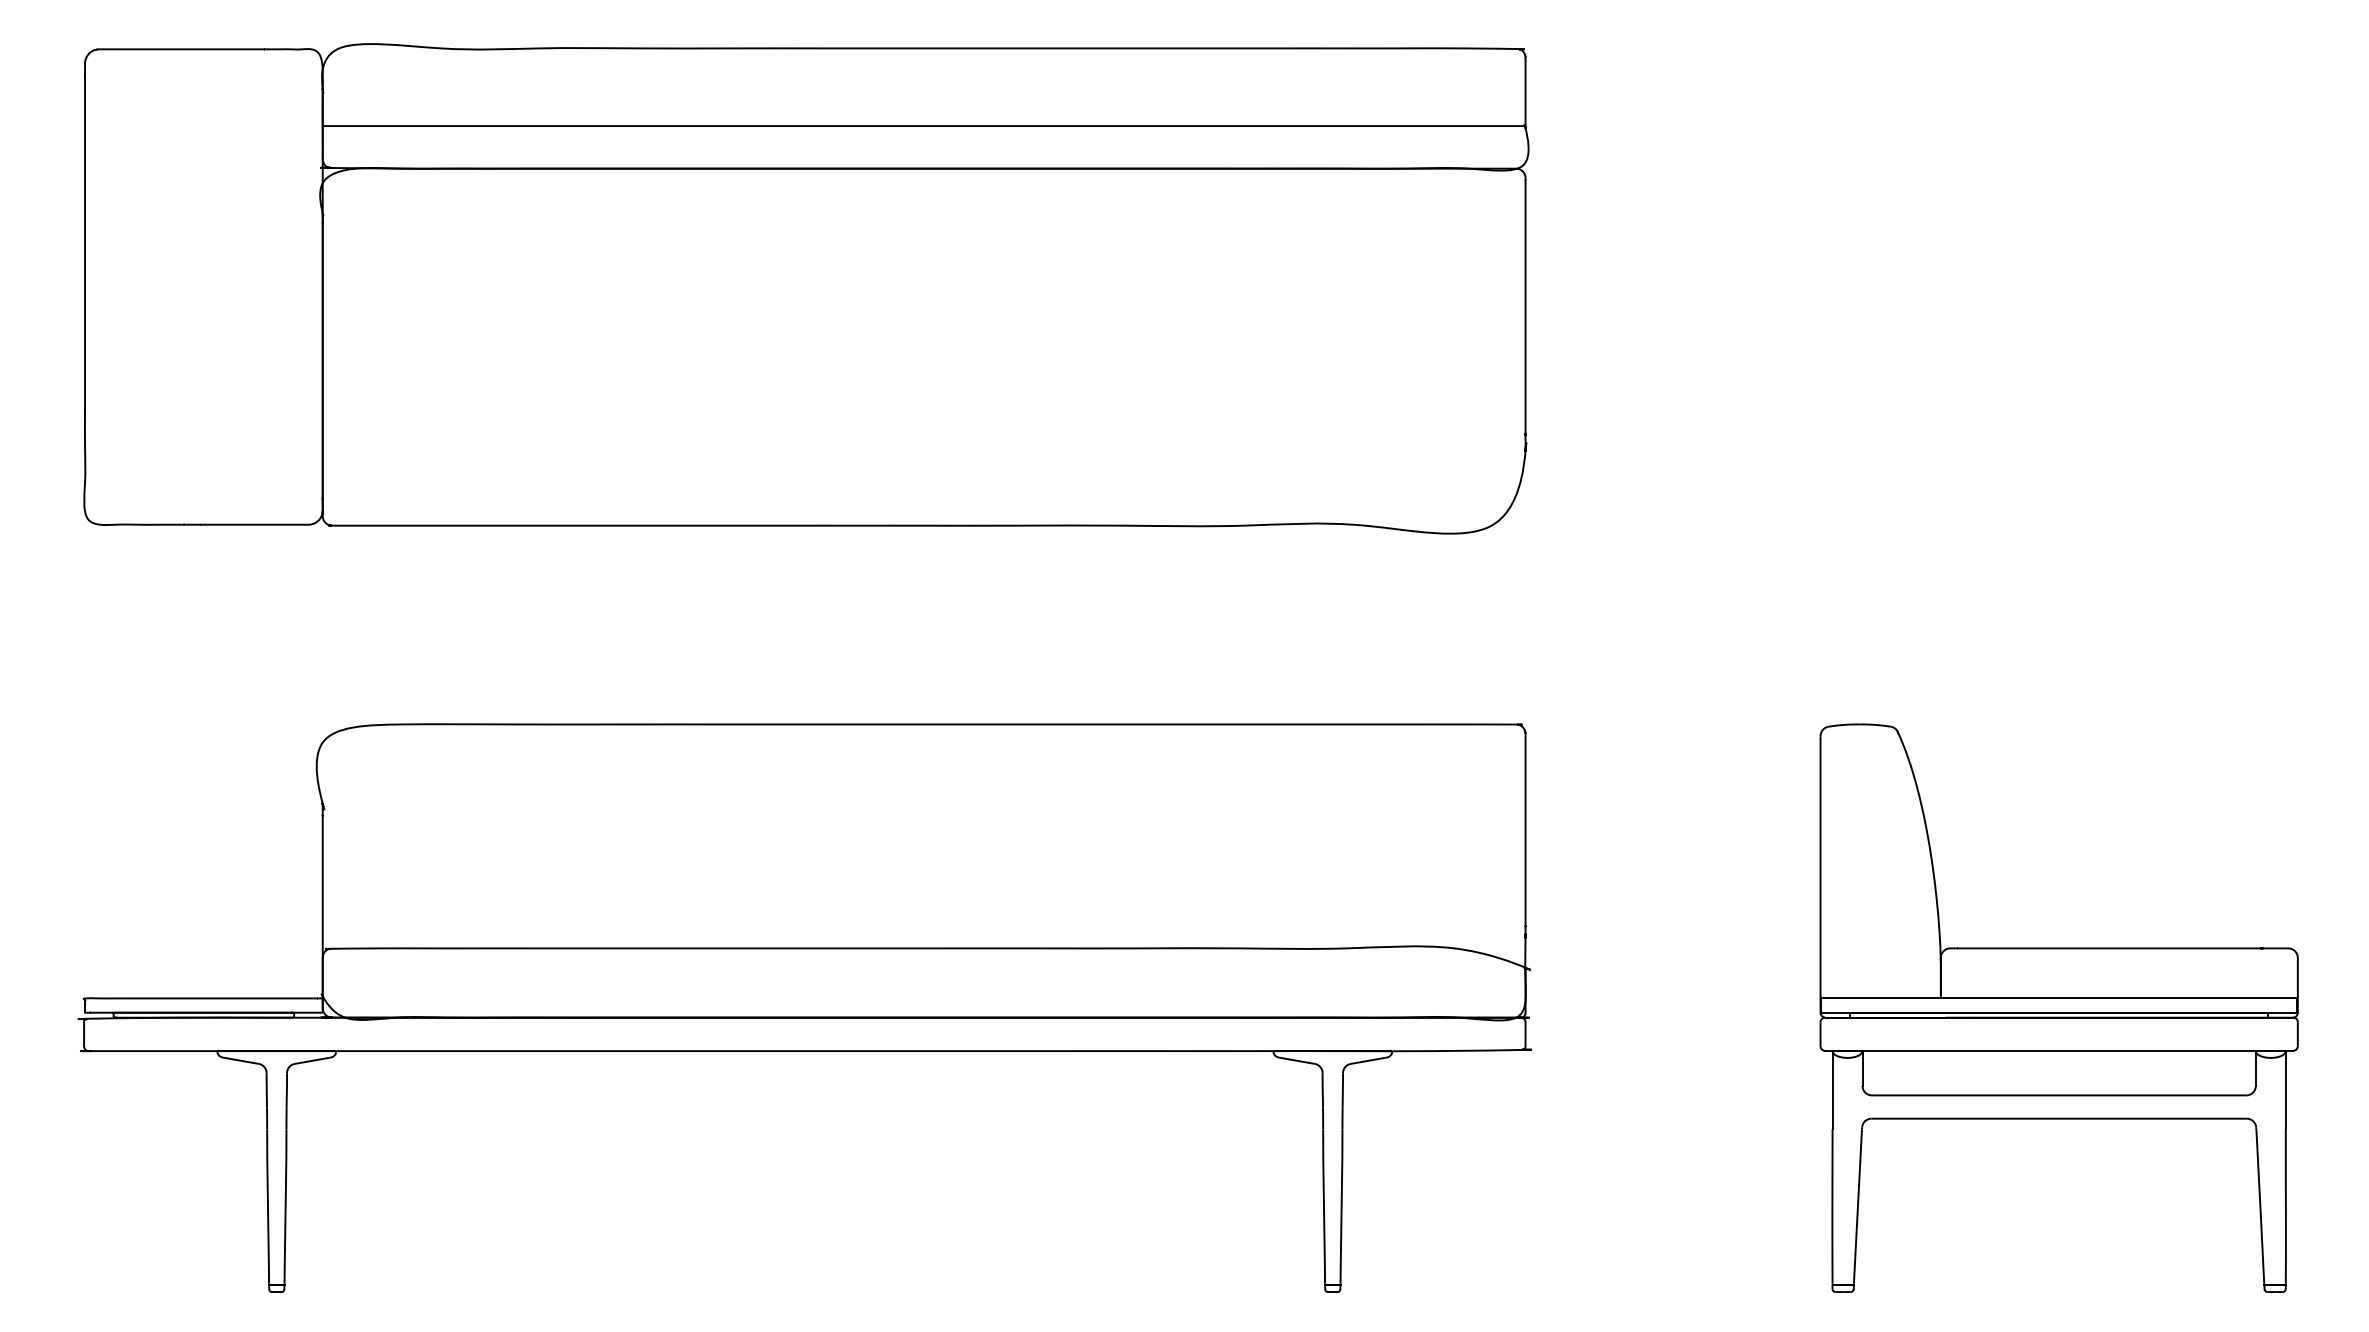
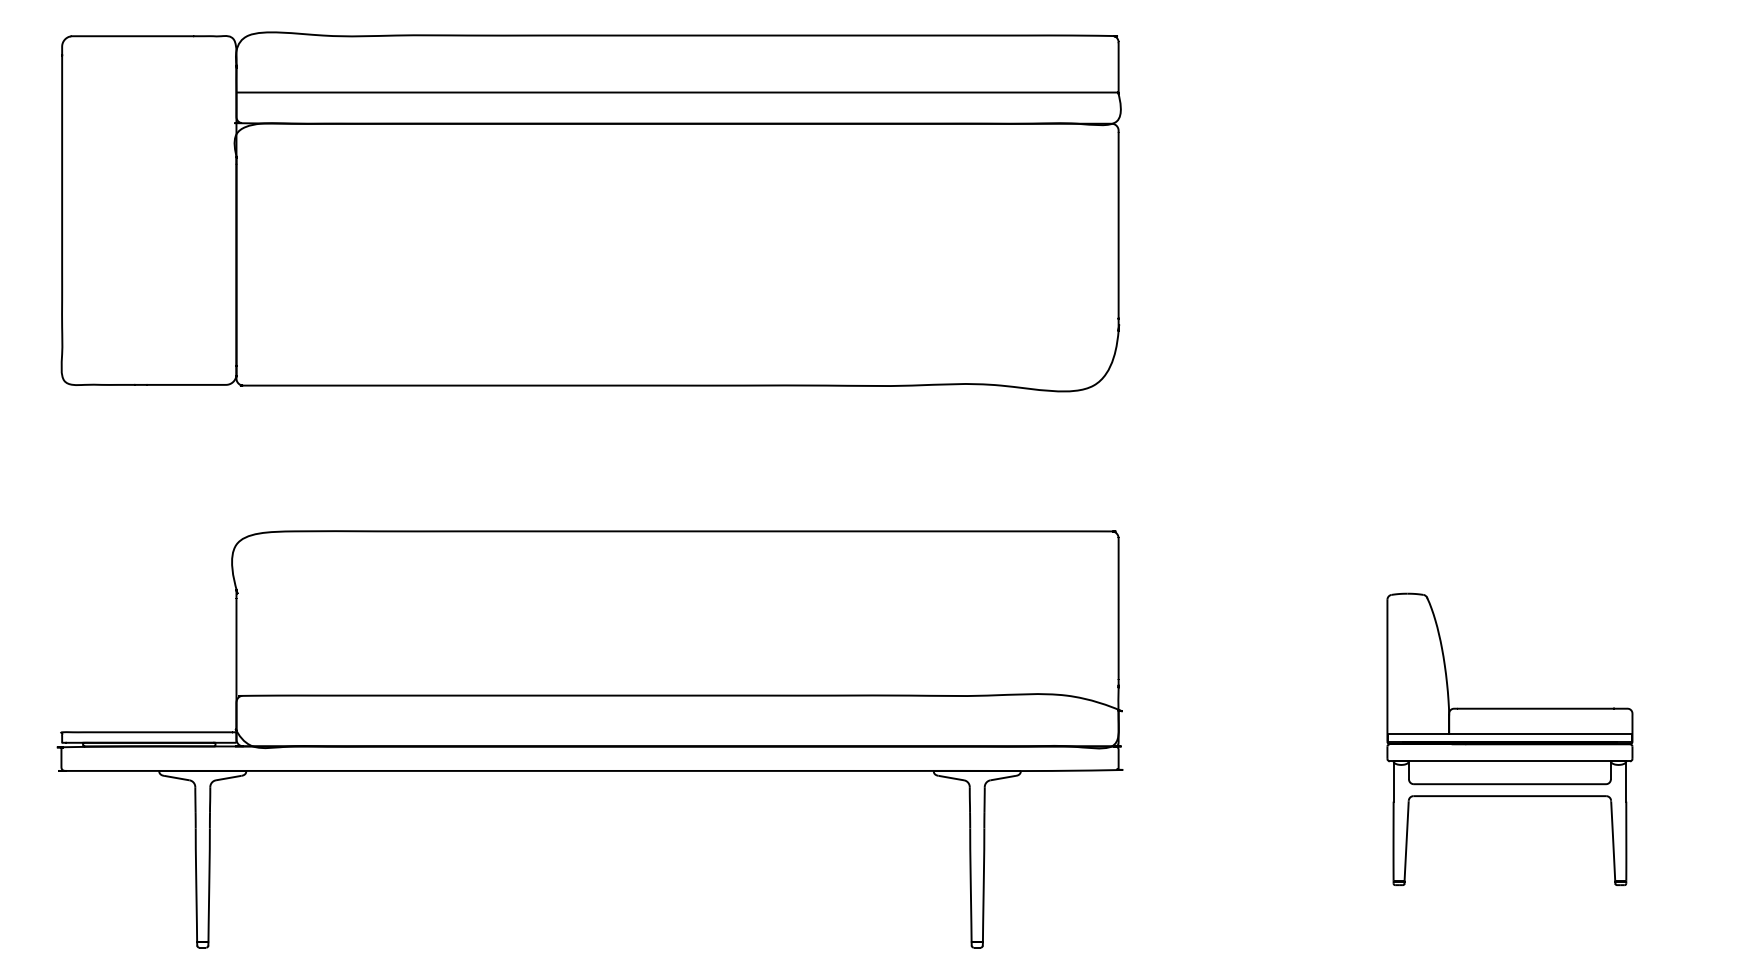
part: (2058, 1007) -> (1509, 738), size x0.7

